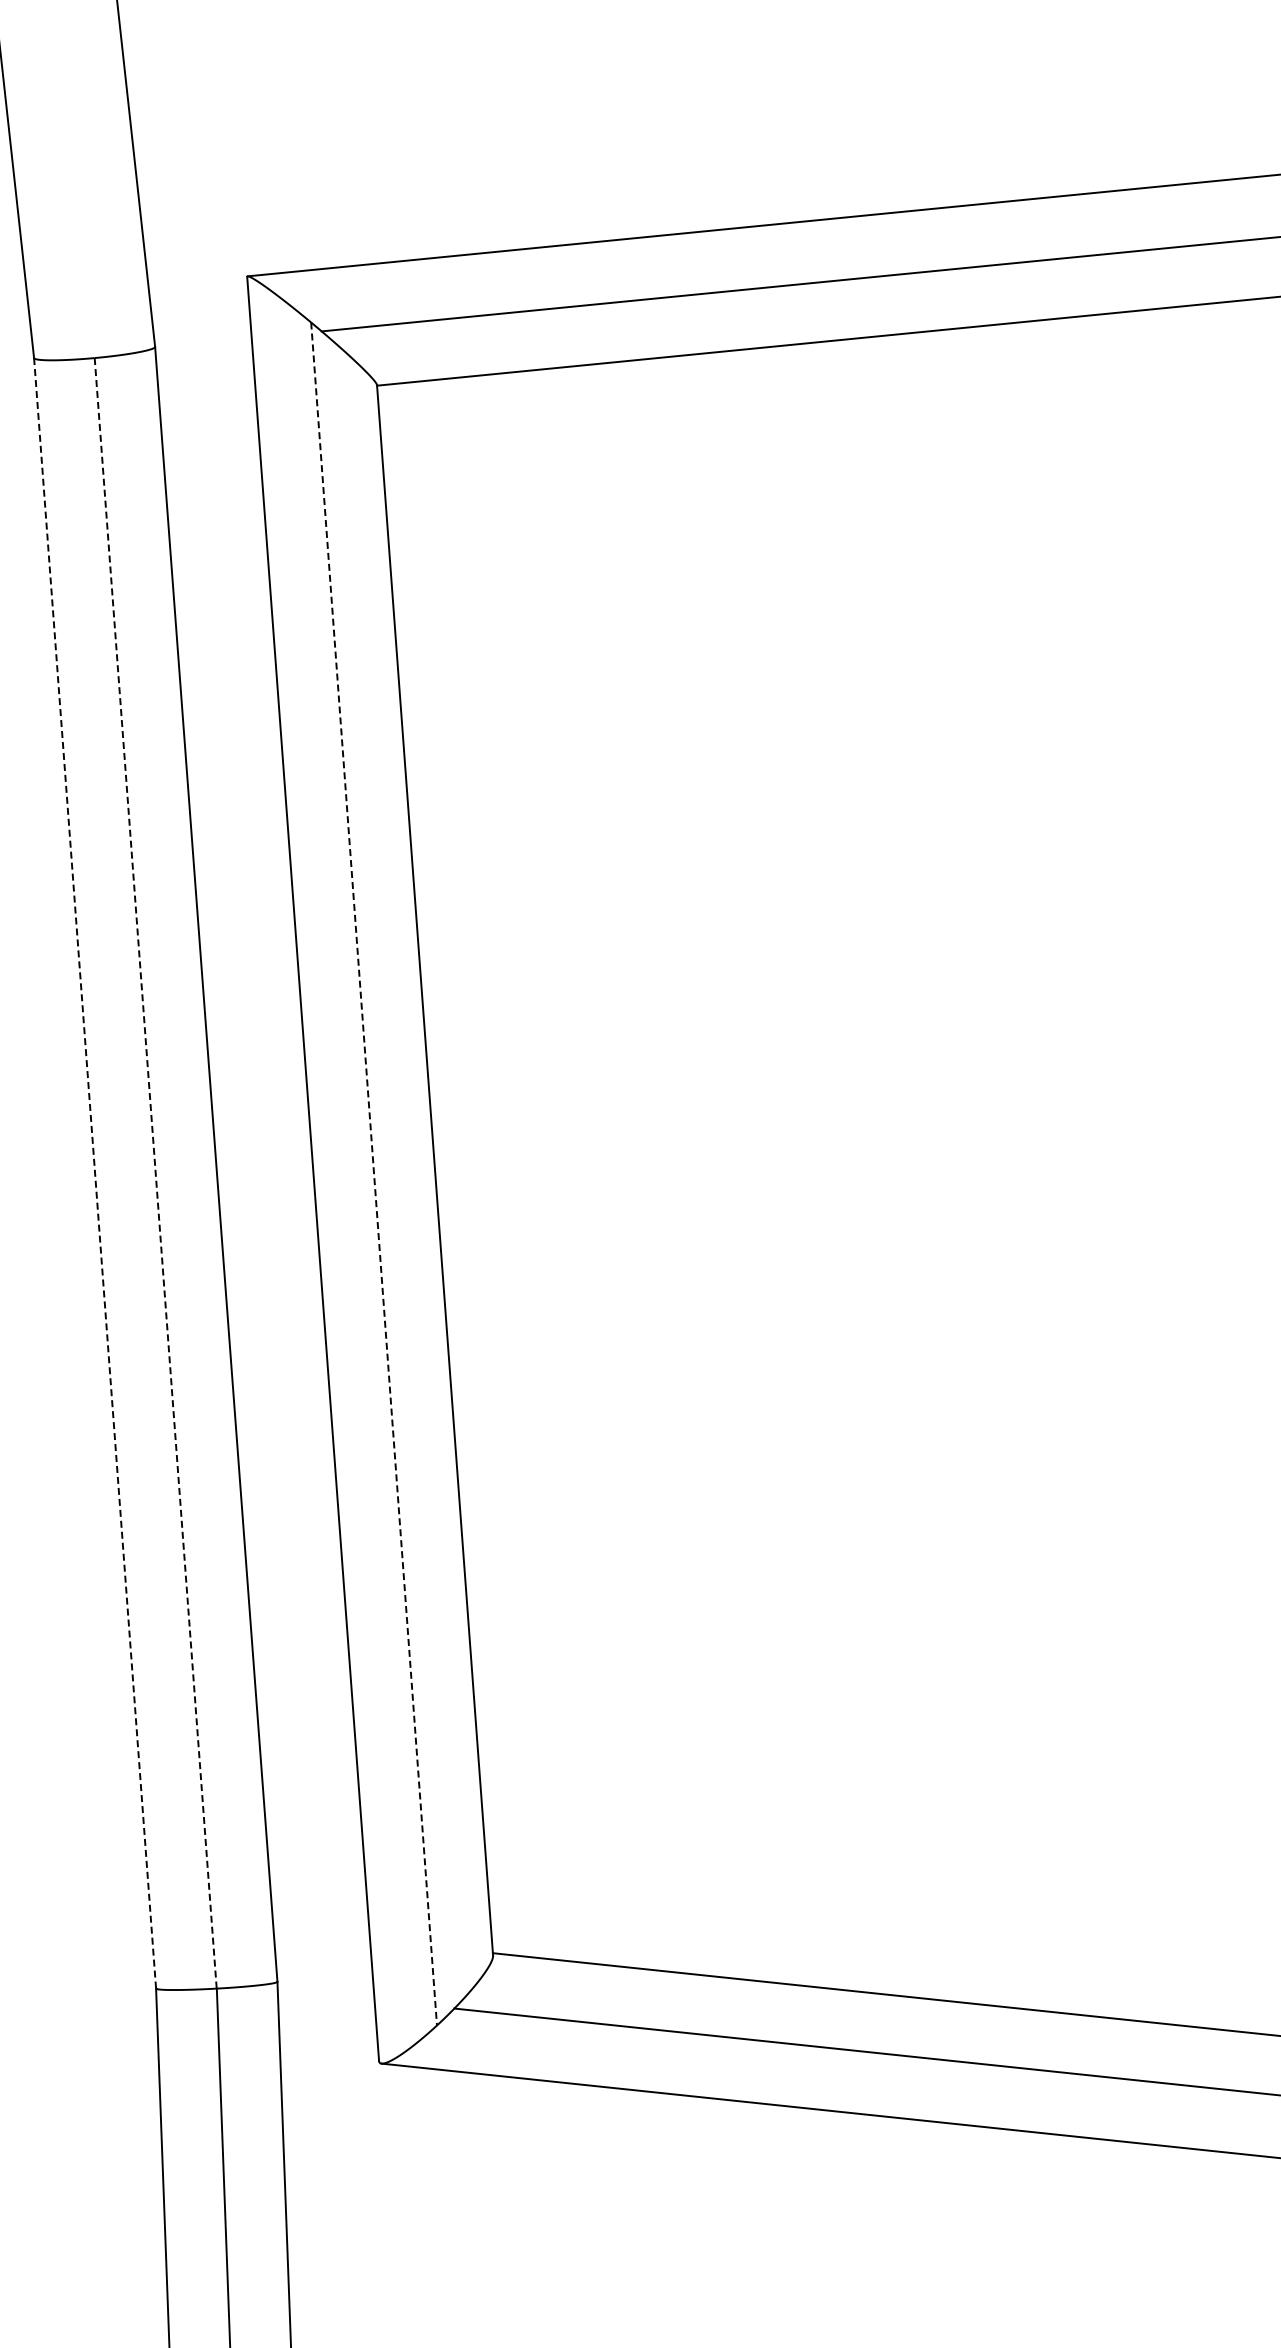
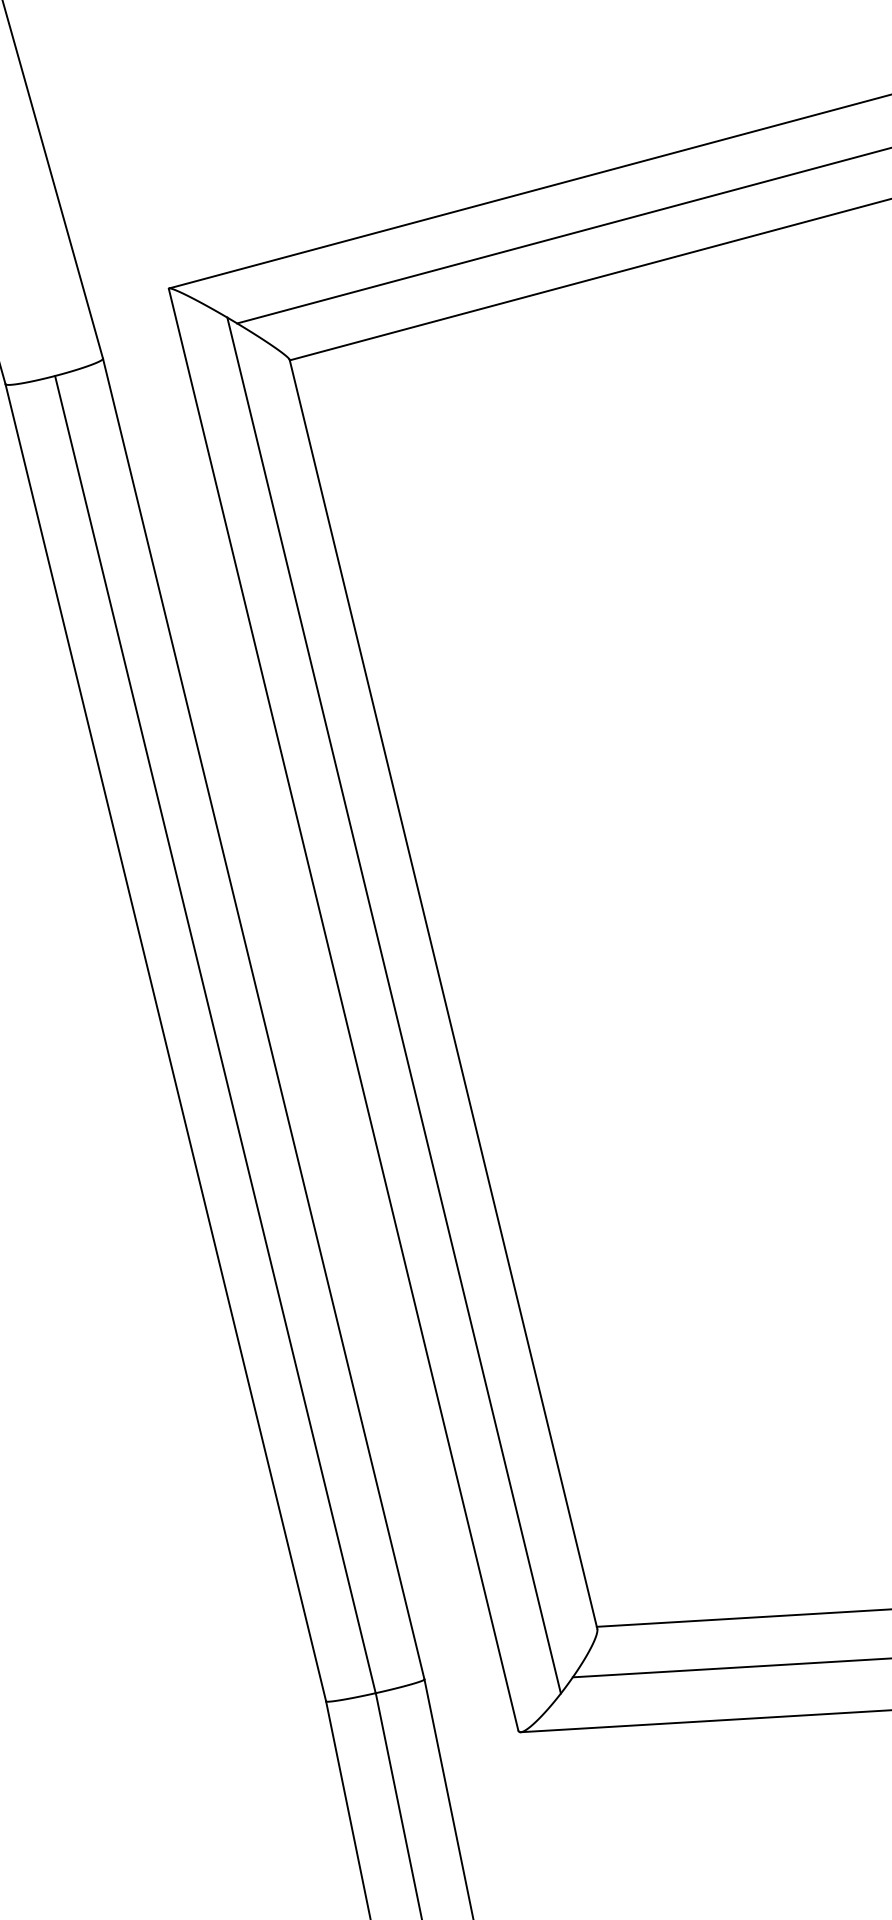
line: (95, 1173) -> (166, 1042), dashed -> solid
line: (155, 1173) -> (215, 1034), dashed -> solid
line: (374, 1174) -> (394, 1005), dashed -> solid

